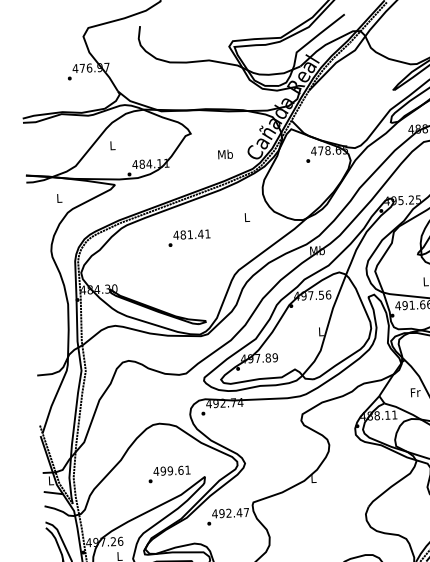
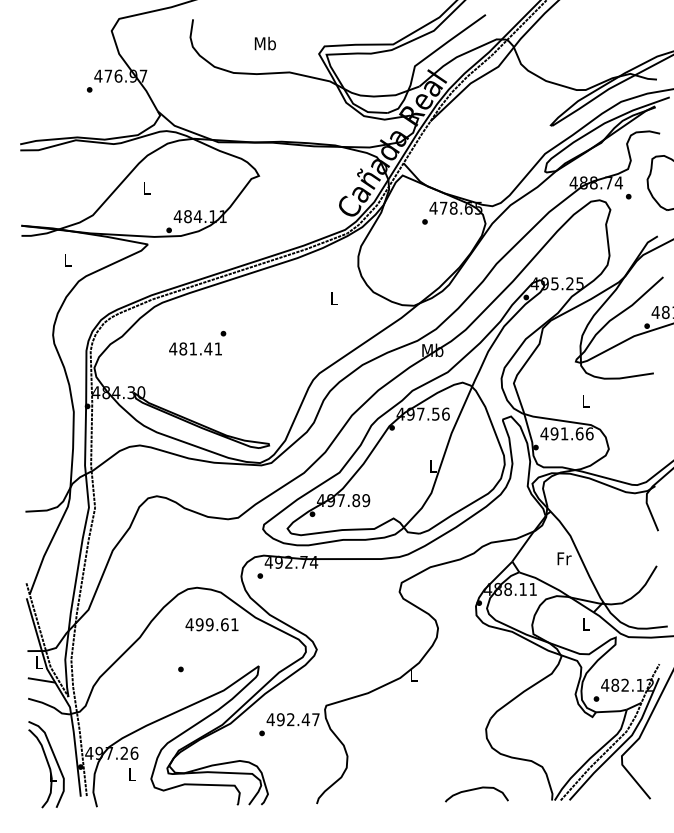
text: (224, 154) -> (264, 43), moved
text: (191, 234) -> (195, 348), moved
text: (171, 470) -> (211, 624), moved

